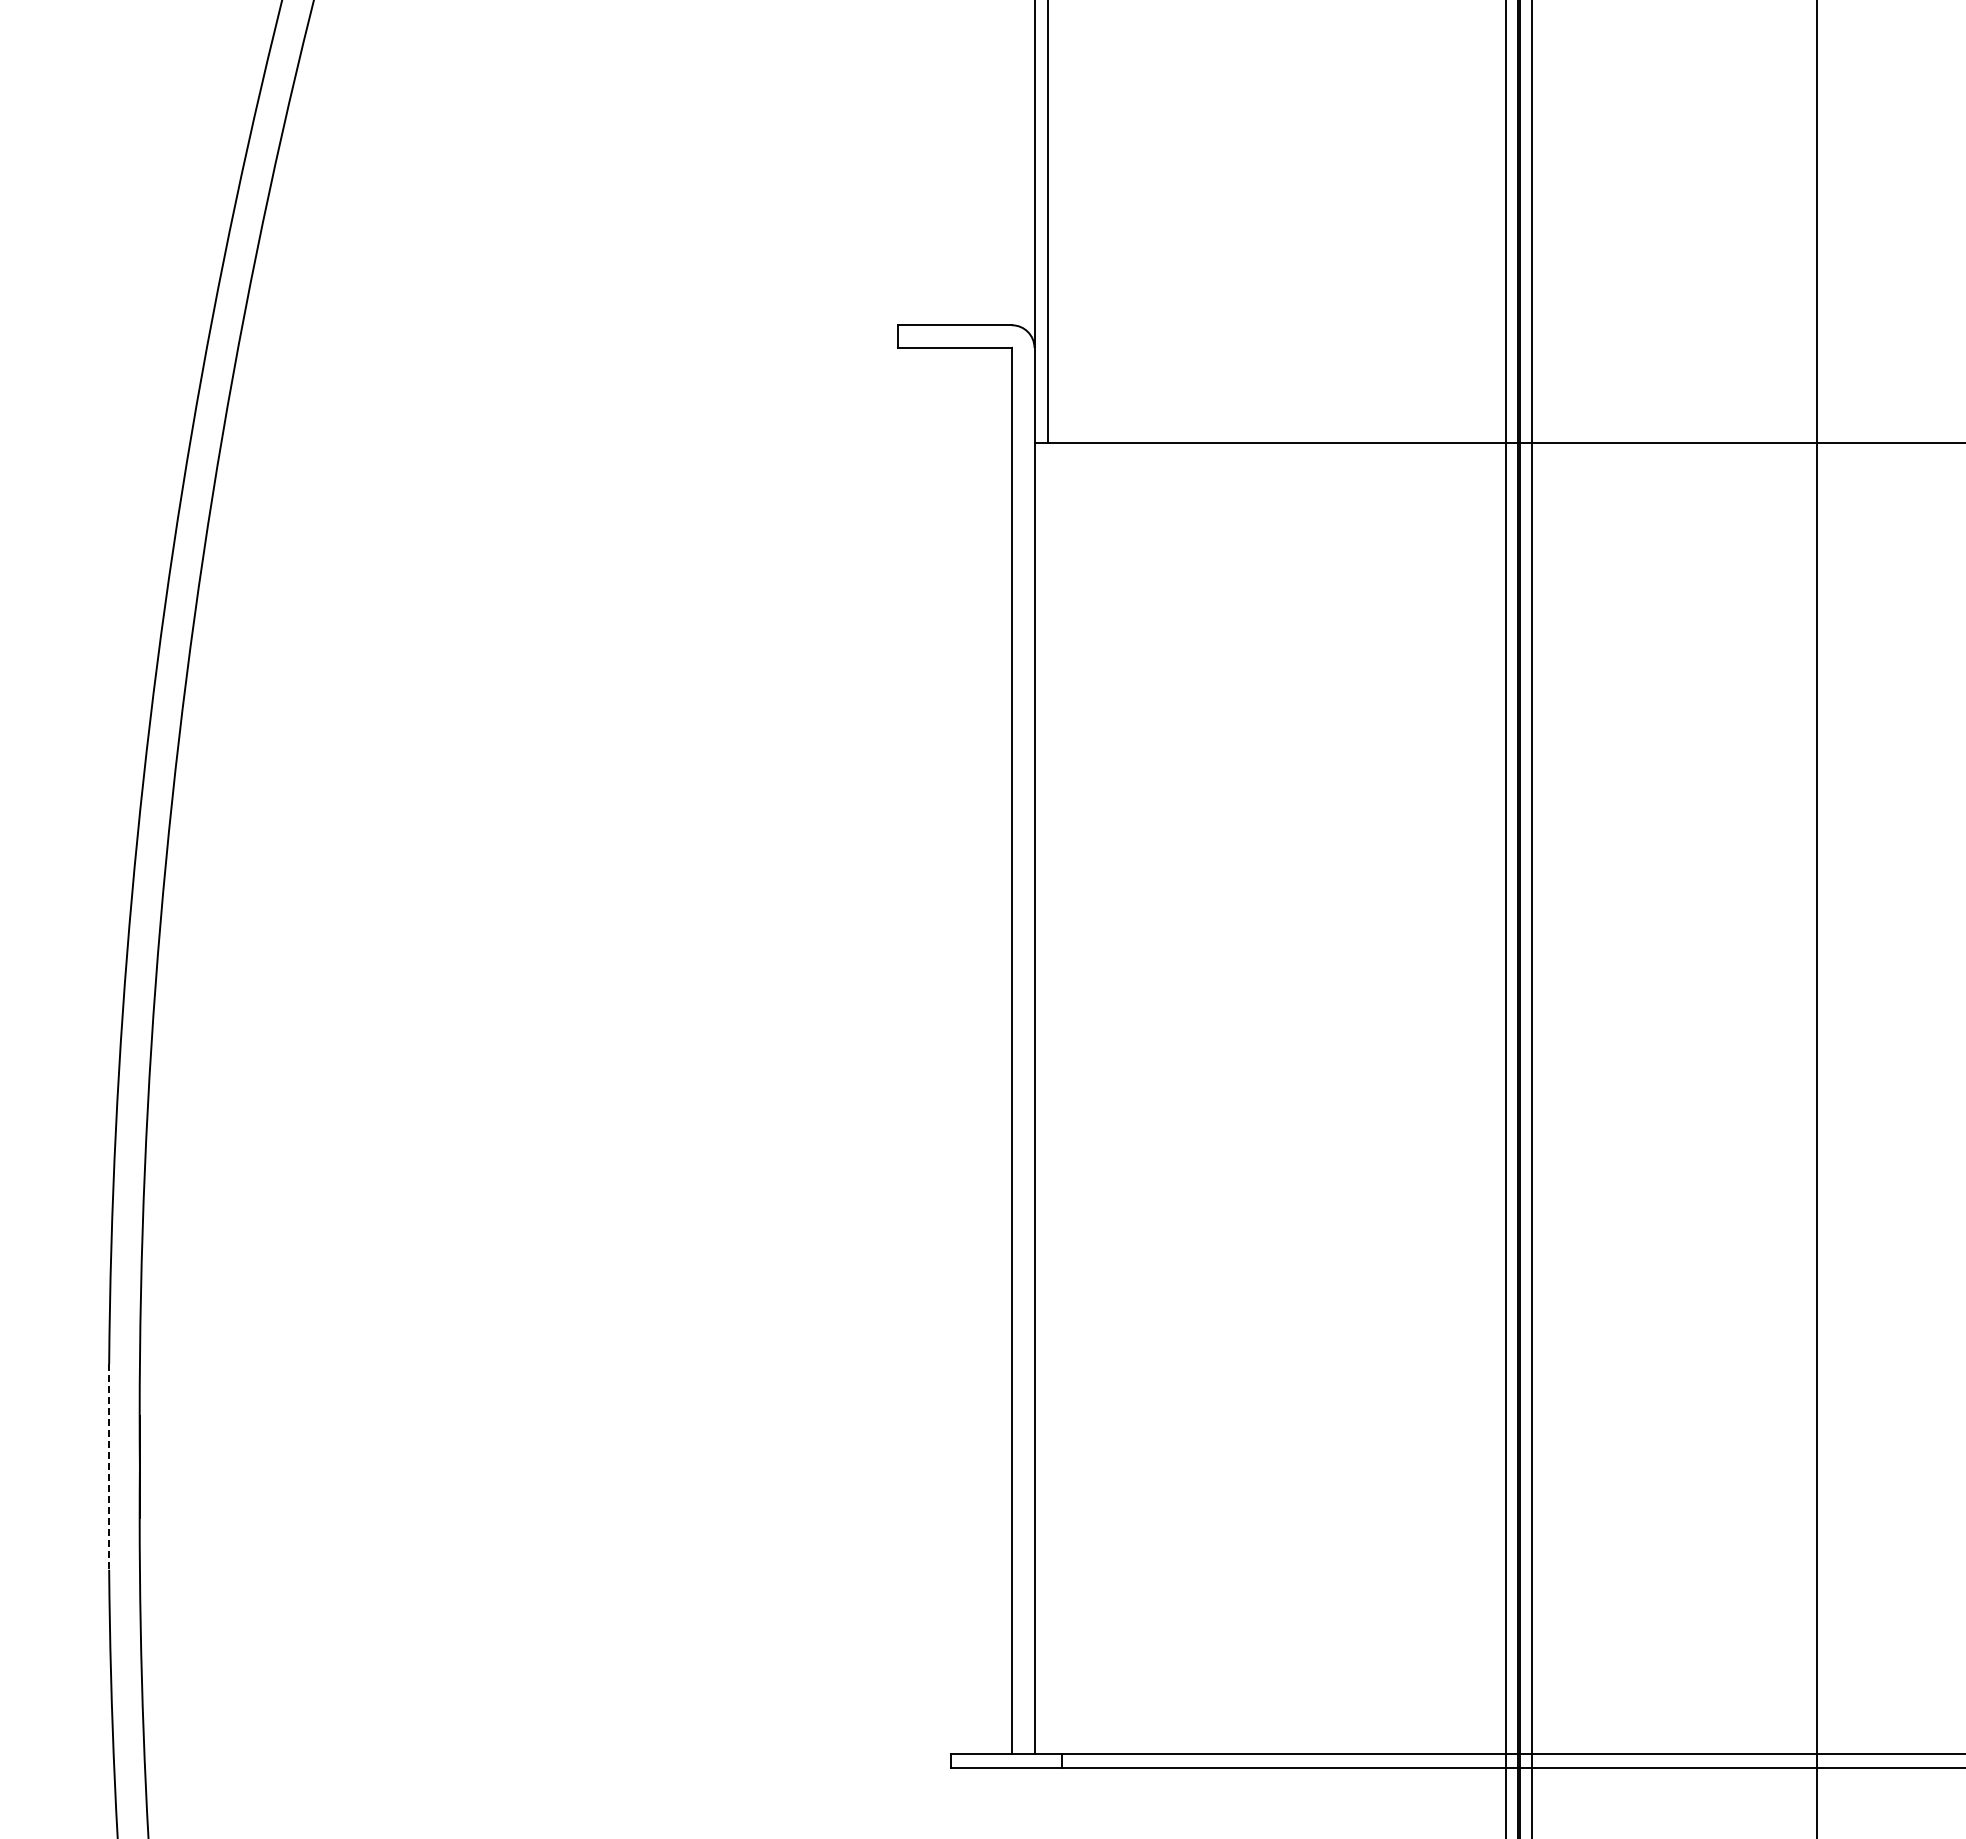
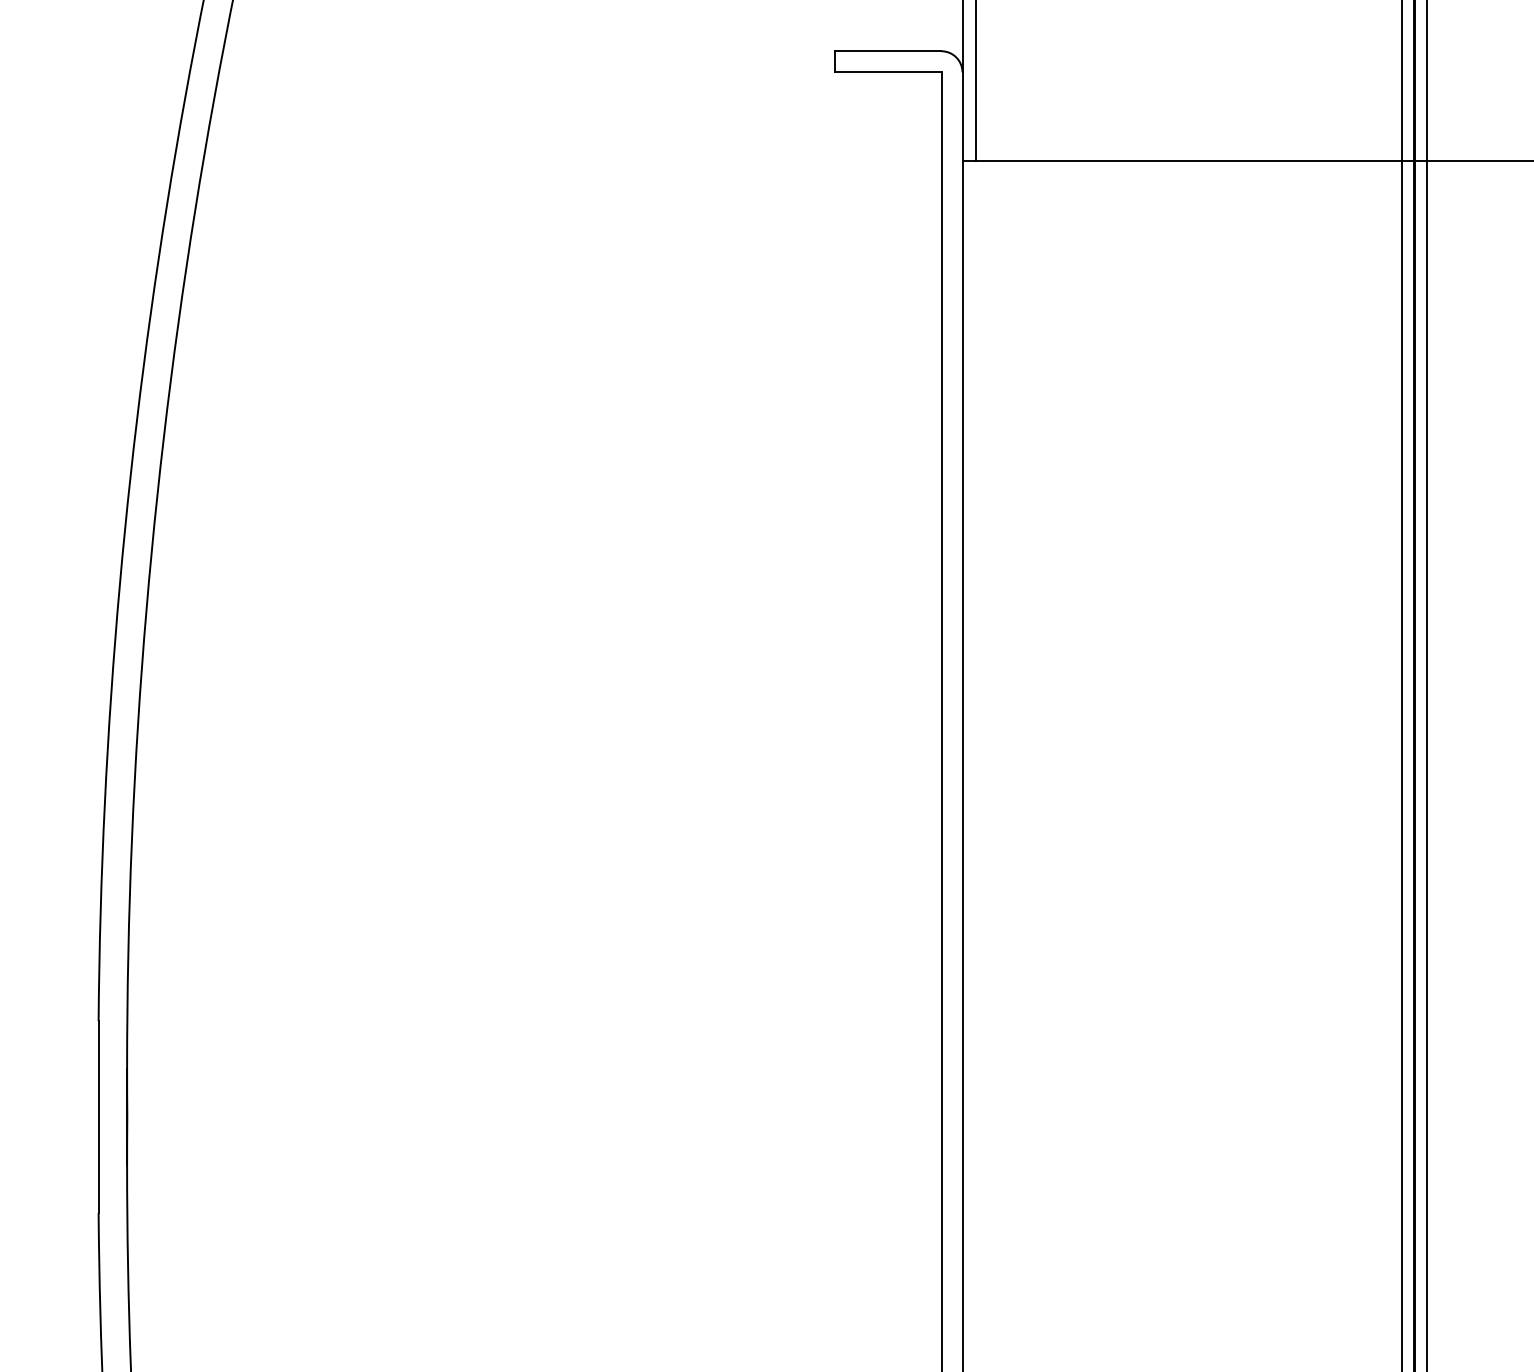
line: (109, 1467) -> (98, 1117), dashed -> solid

